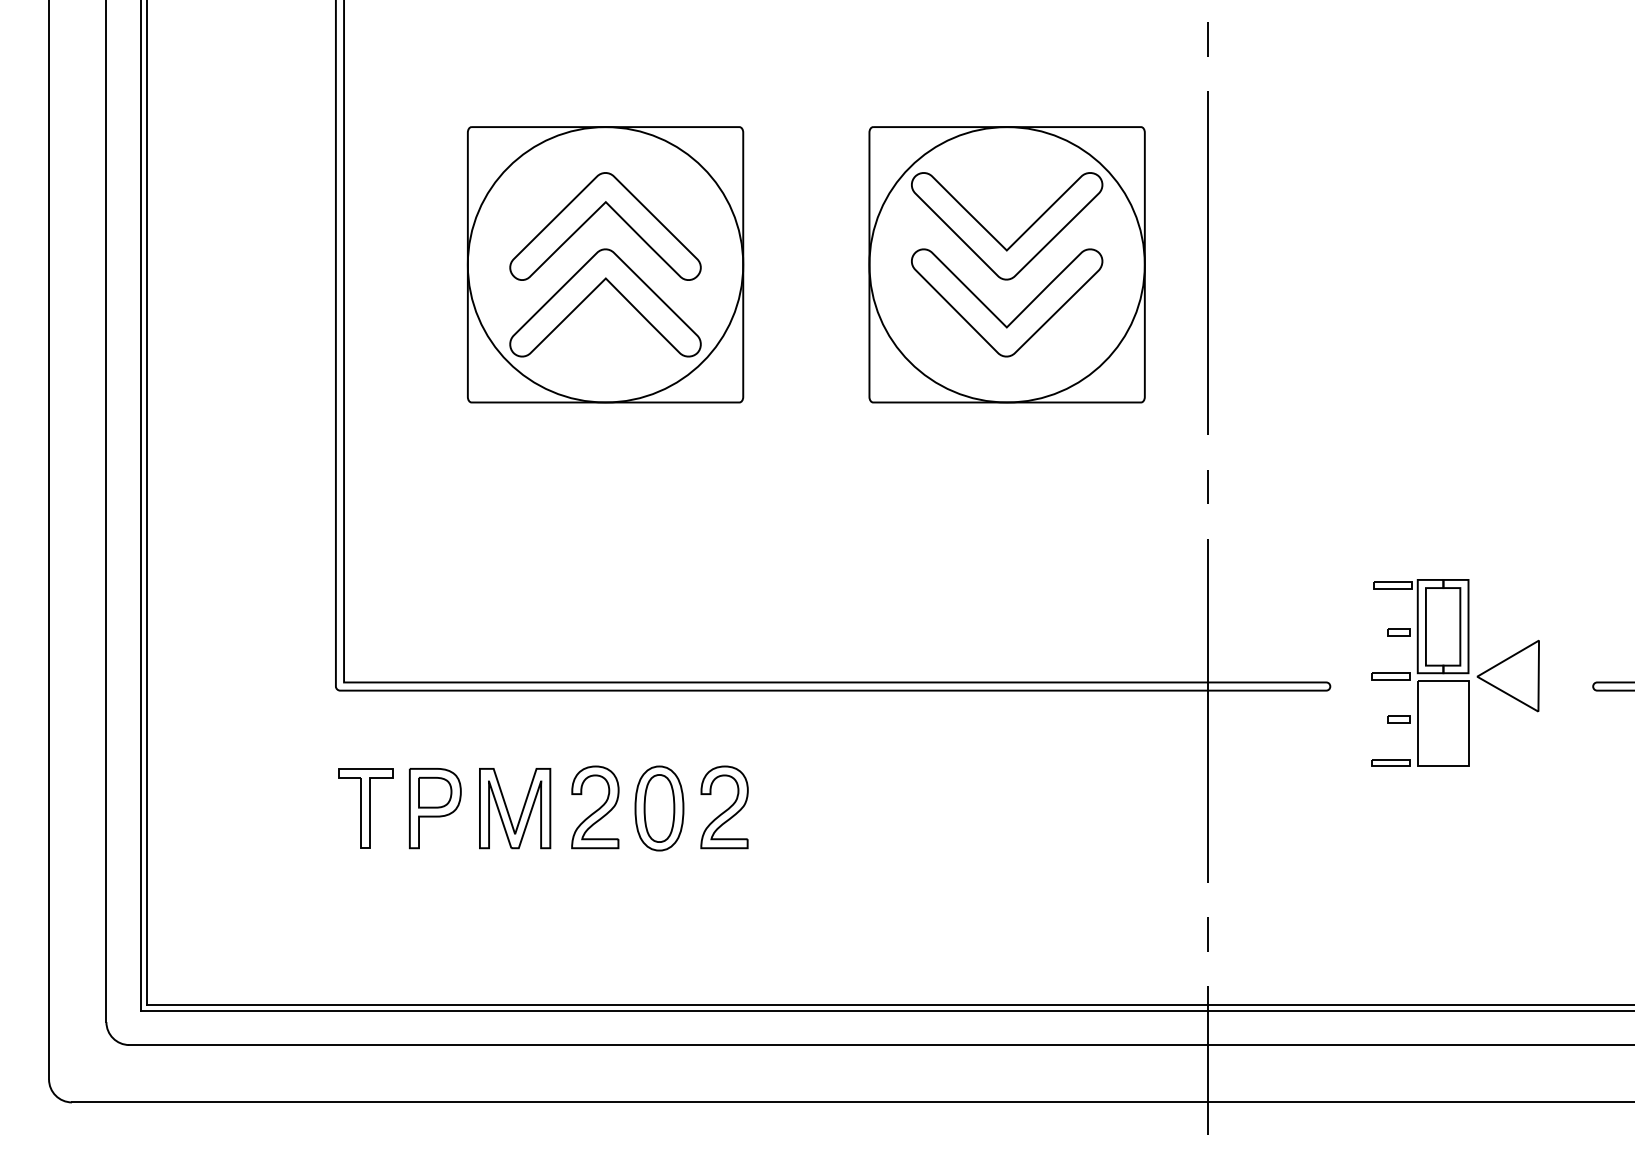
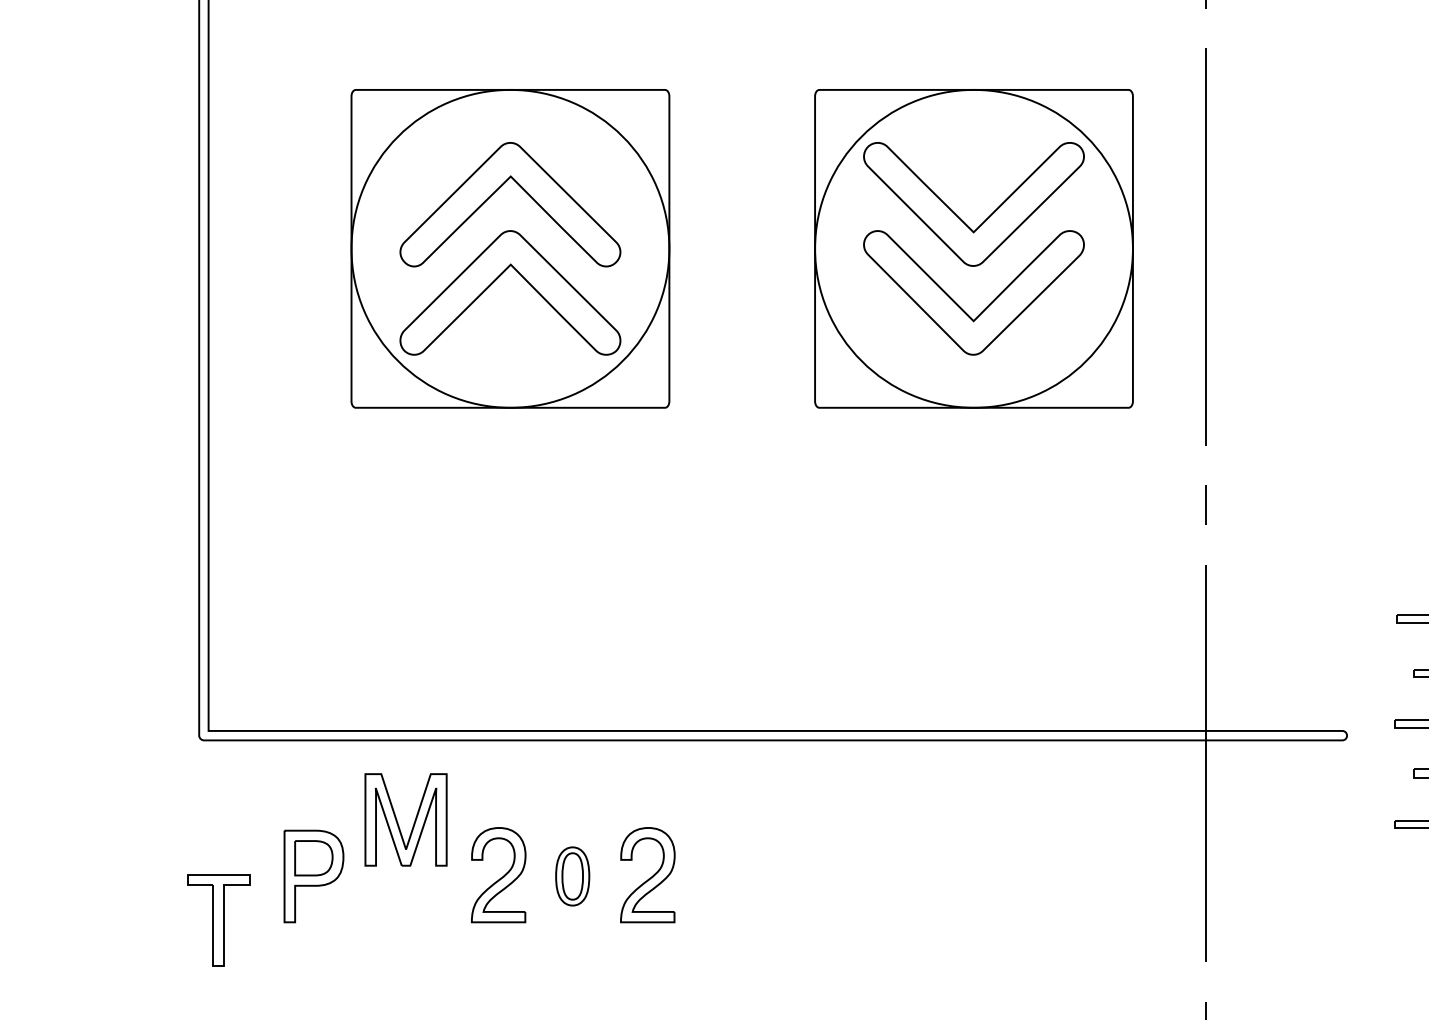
part: (365, 808) -> (218, 920), moved
part: (659, 808) -> (572, 876), size x0.6
part: (521, 811) -> (413, 823), moved

